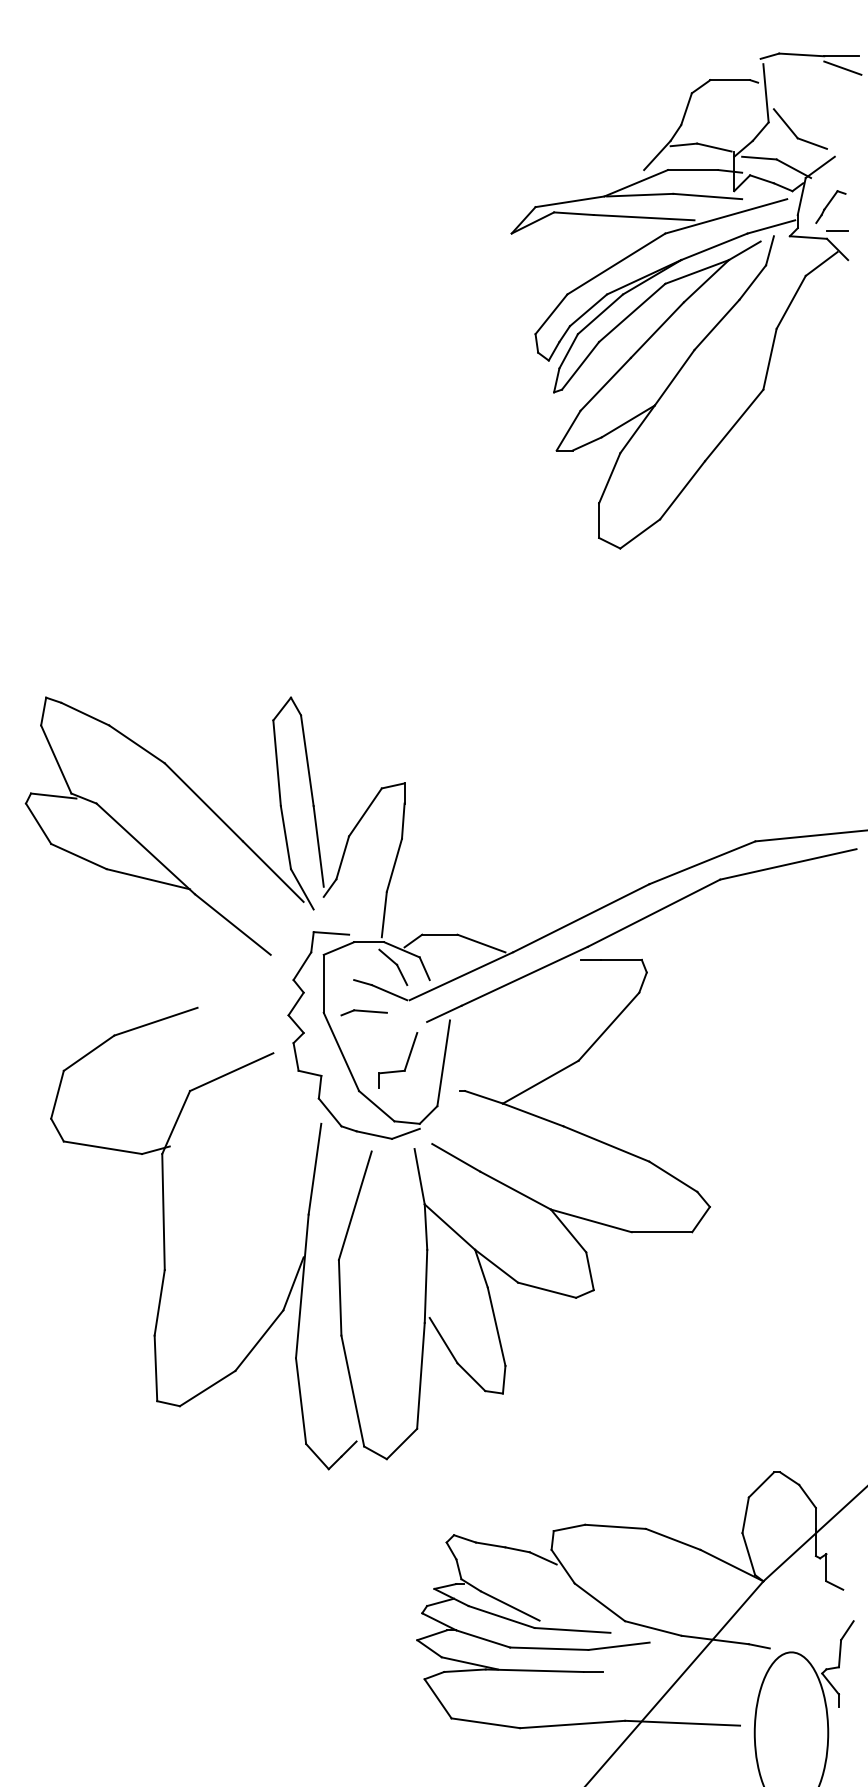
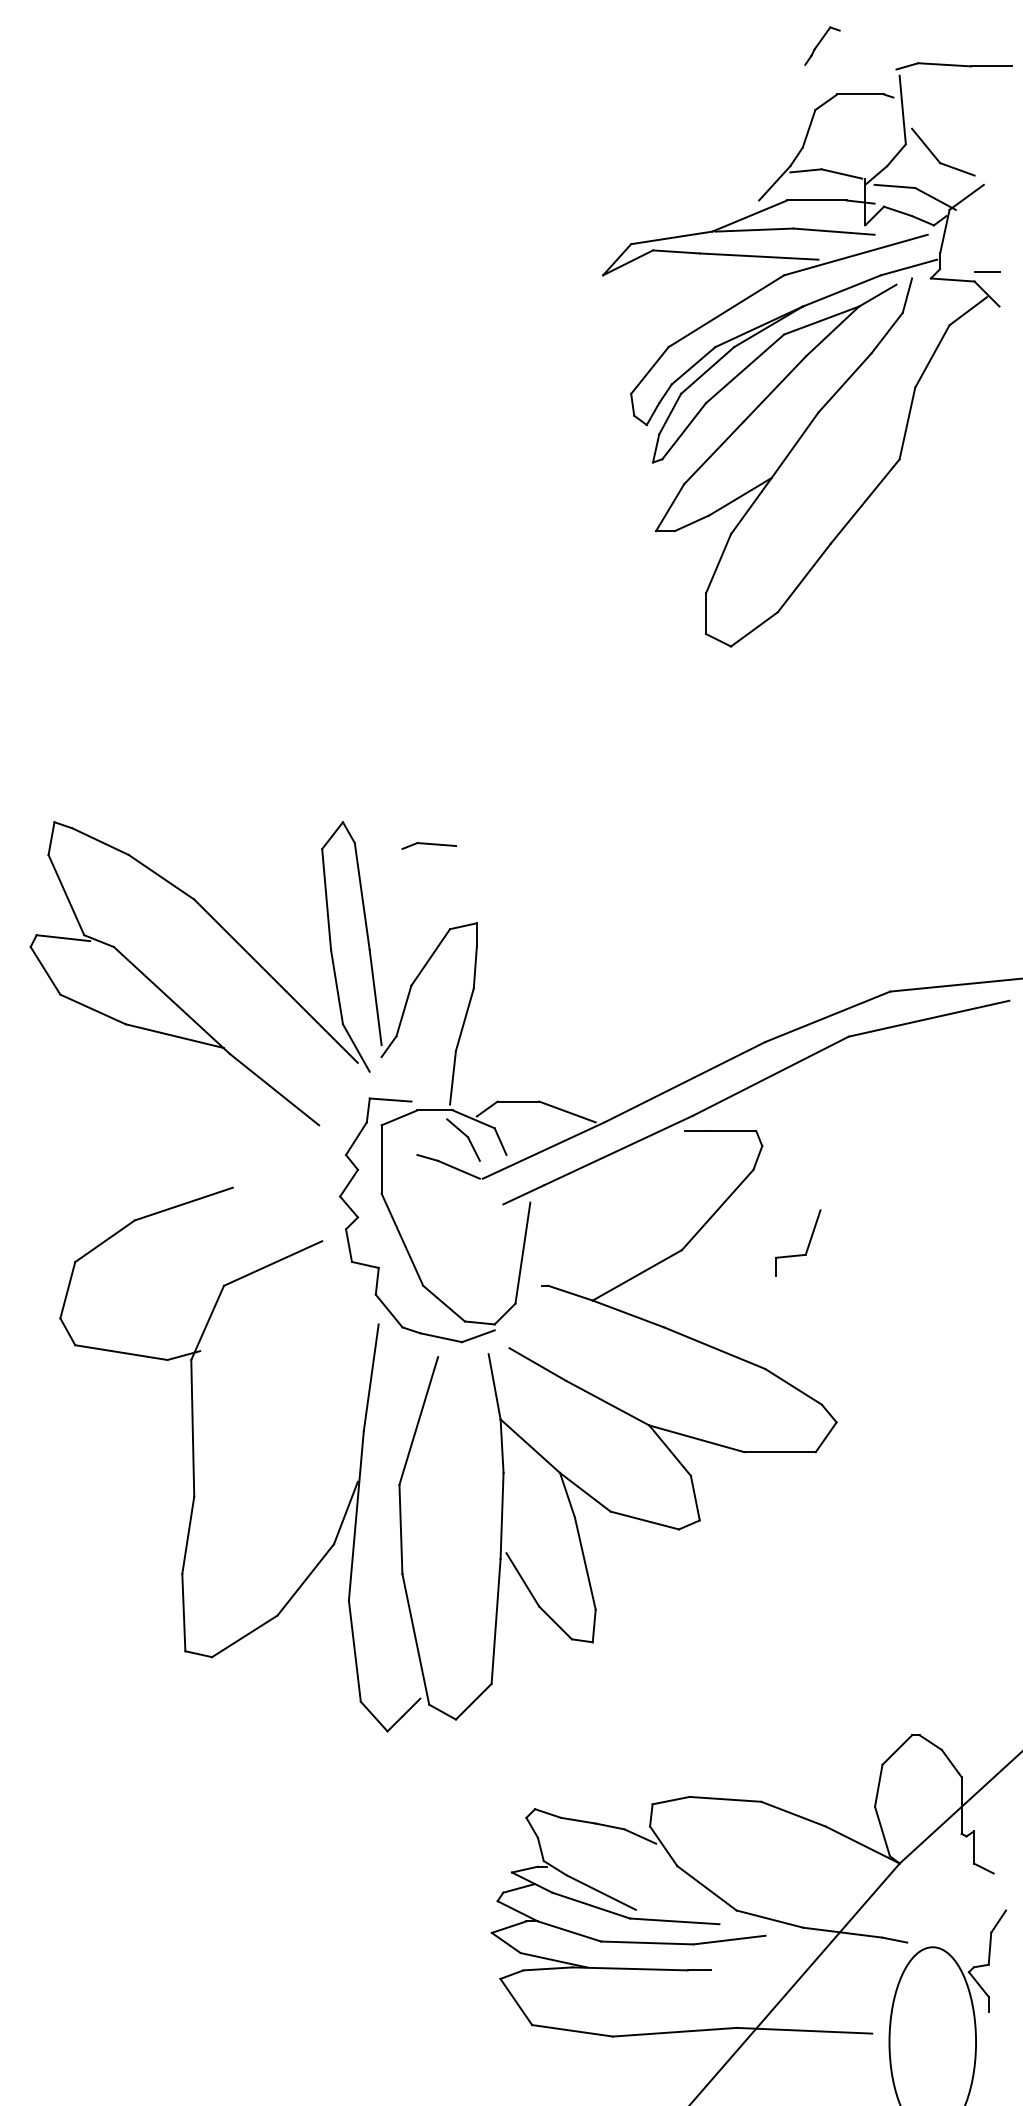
line: (842, 67) -> (992, 79), removed
part: (830, 206) -> (822, 45), moved
part: (363, 1012) -> (428, 845), moved
part: (406, 1061) -> (807, 1243), moved

